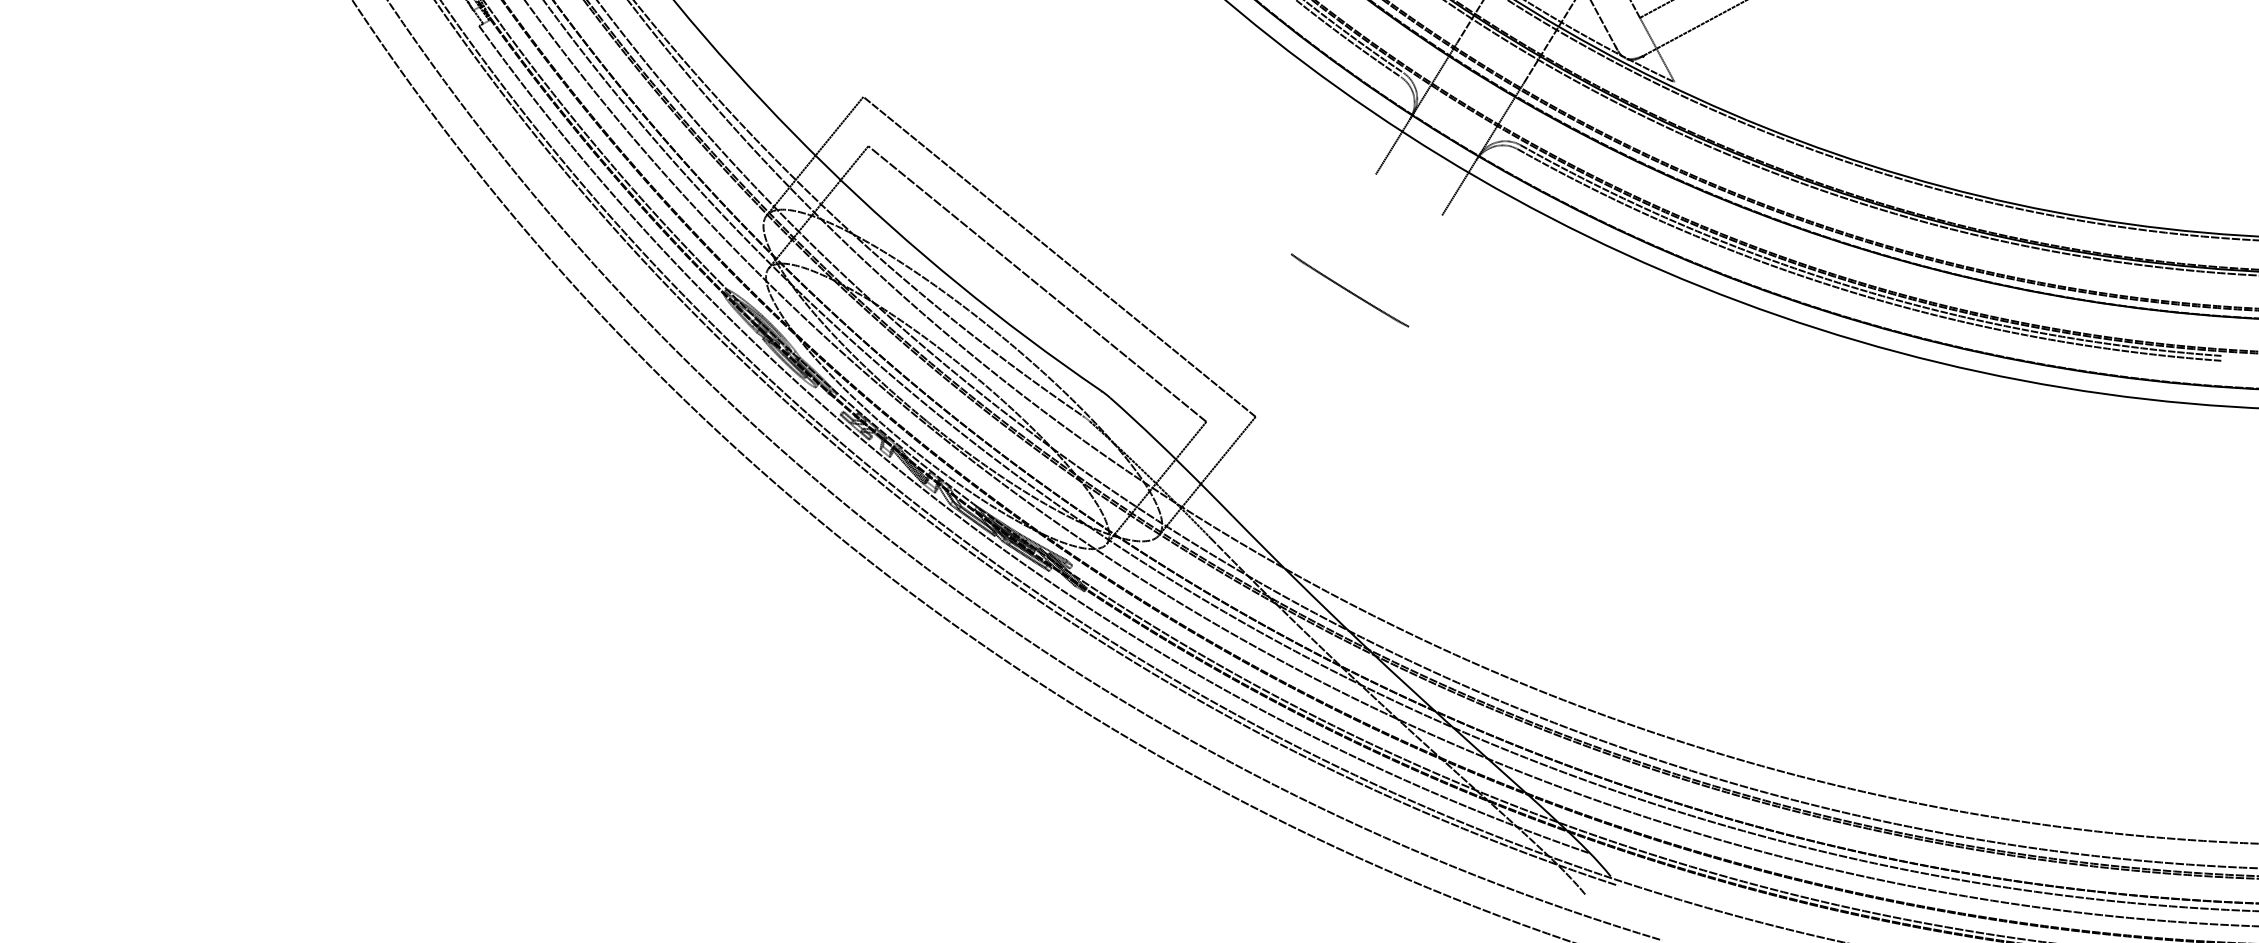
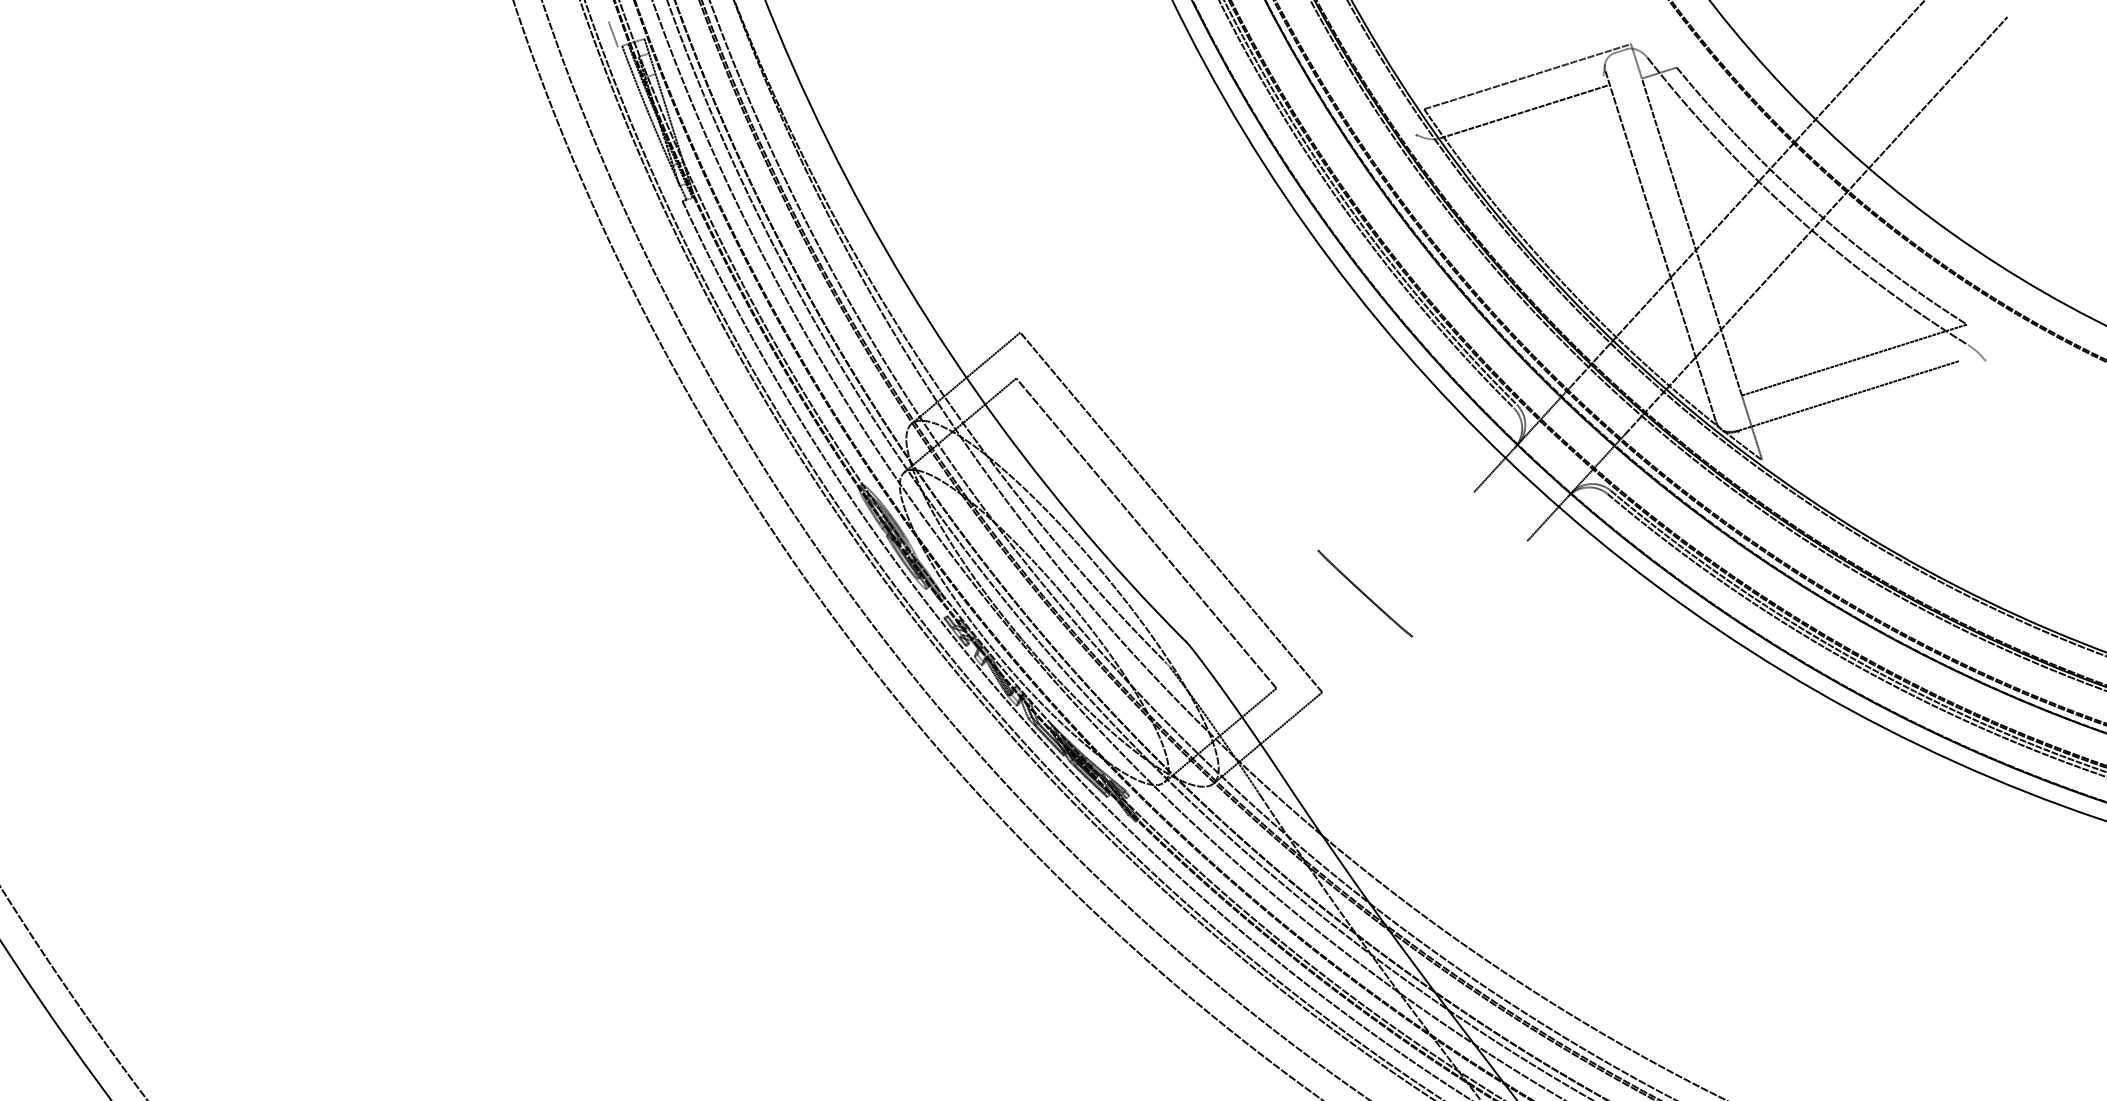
line: (1349, 290) -> (1364, 593), moved

